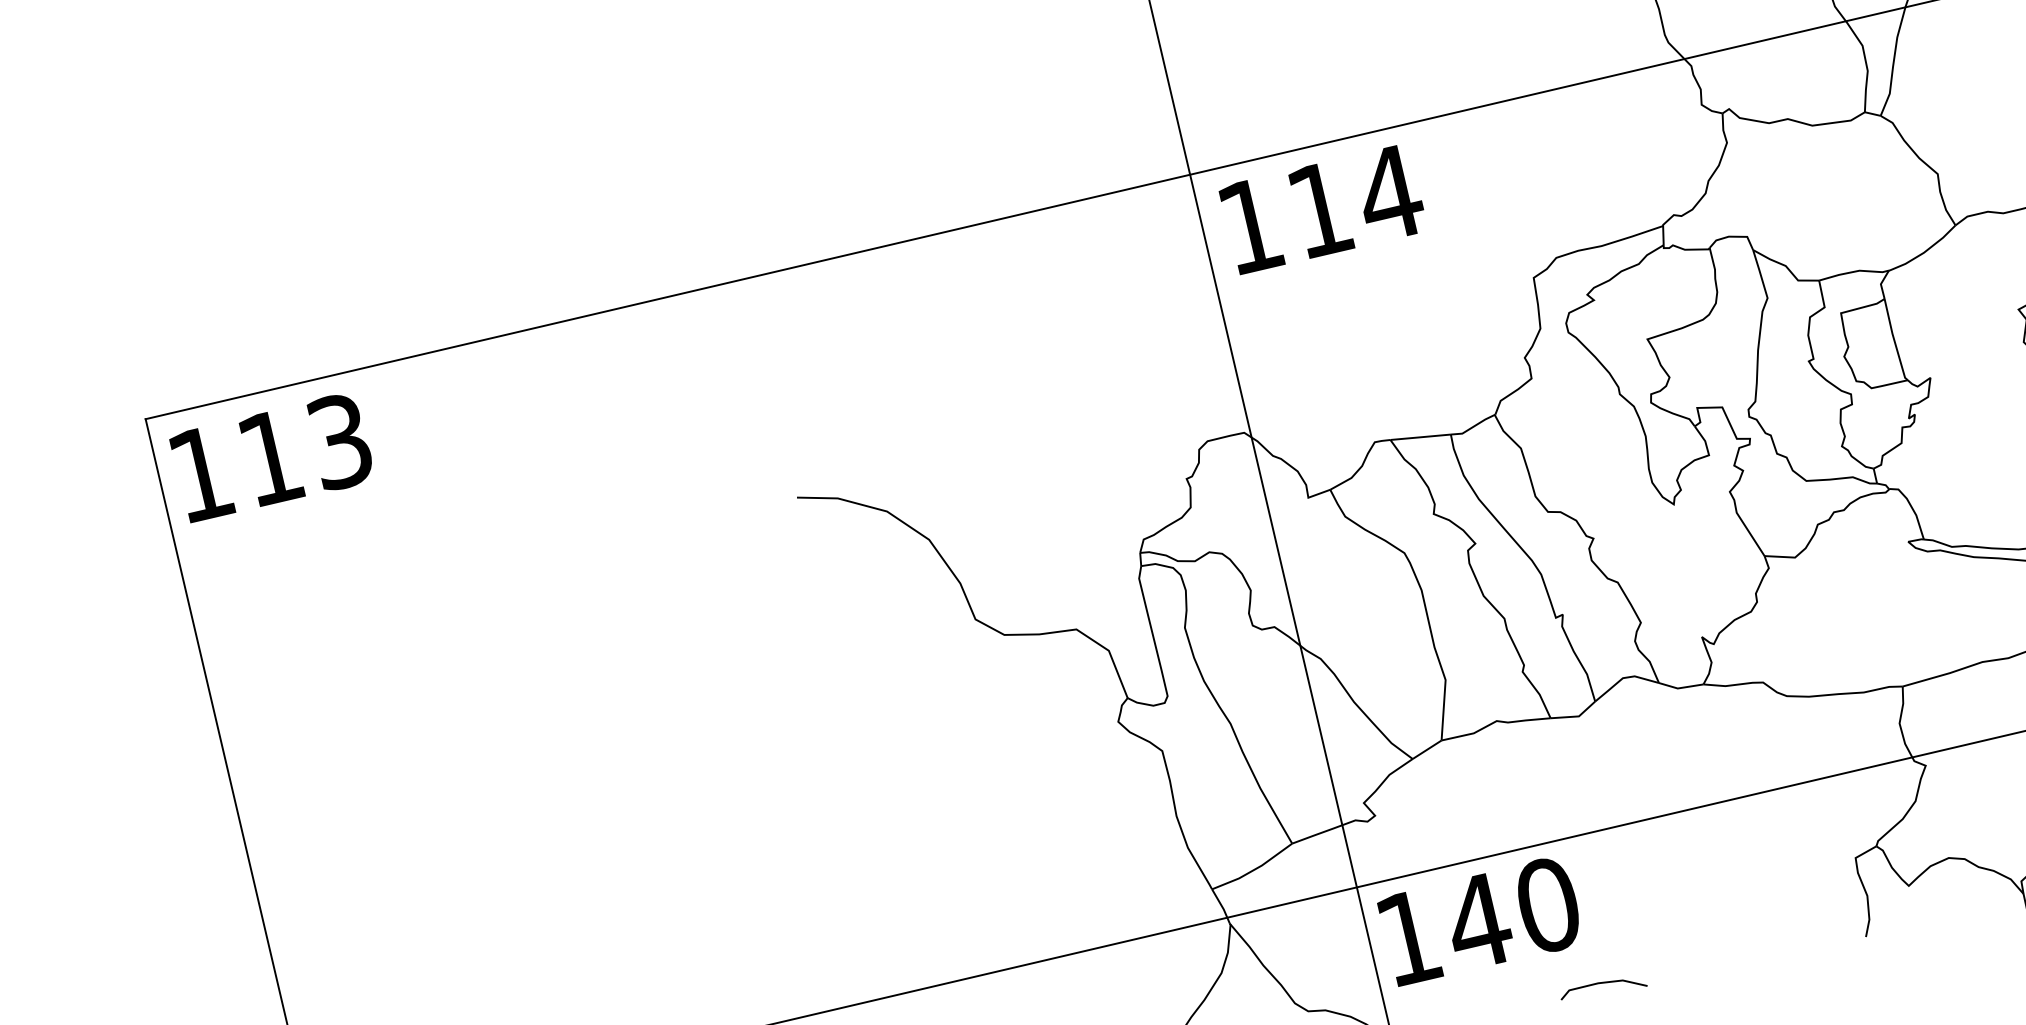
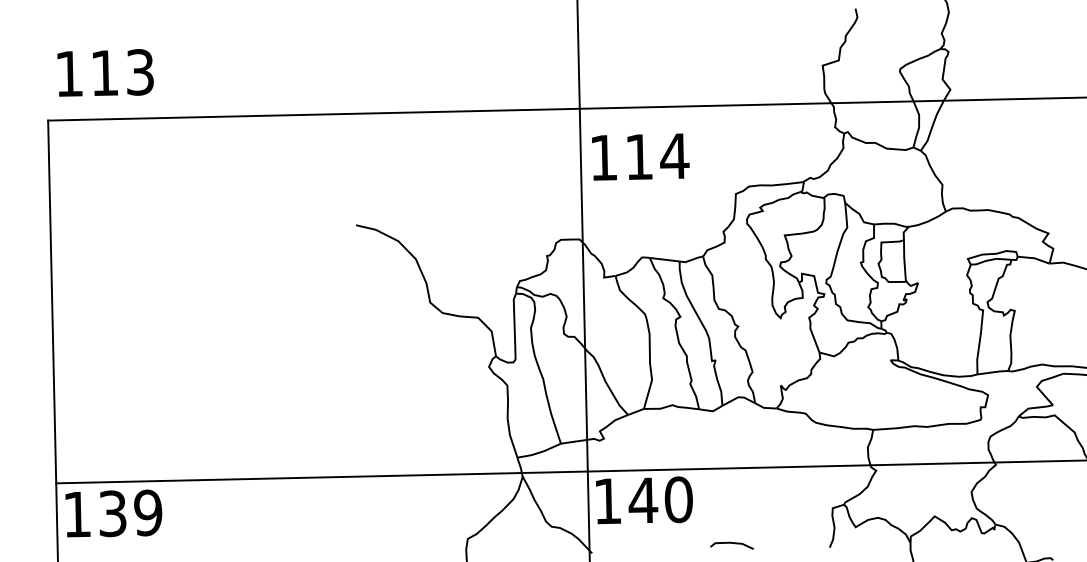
text: (1322, 208) -> (640, 156), moved
text: (271, 456) -> (105, 72), moved
line: (1601, 984) -> (731, 543), moved

